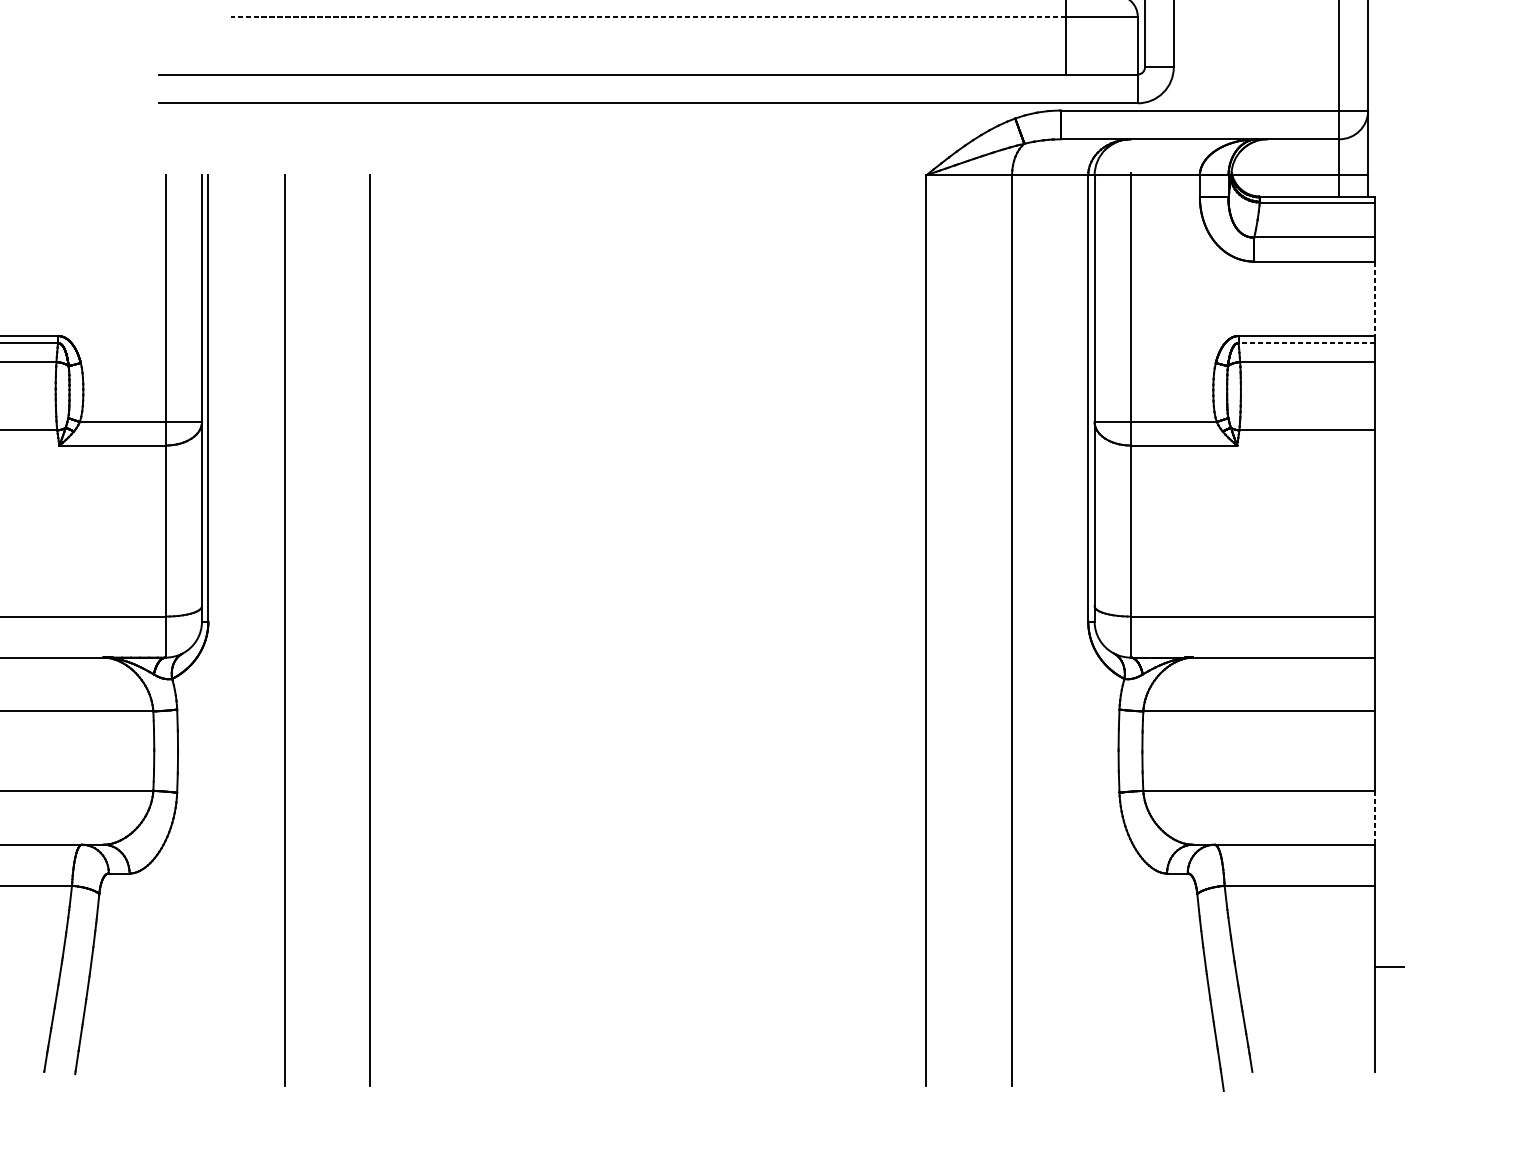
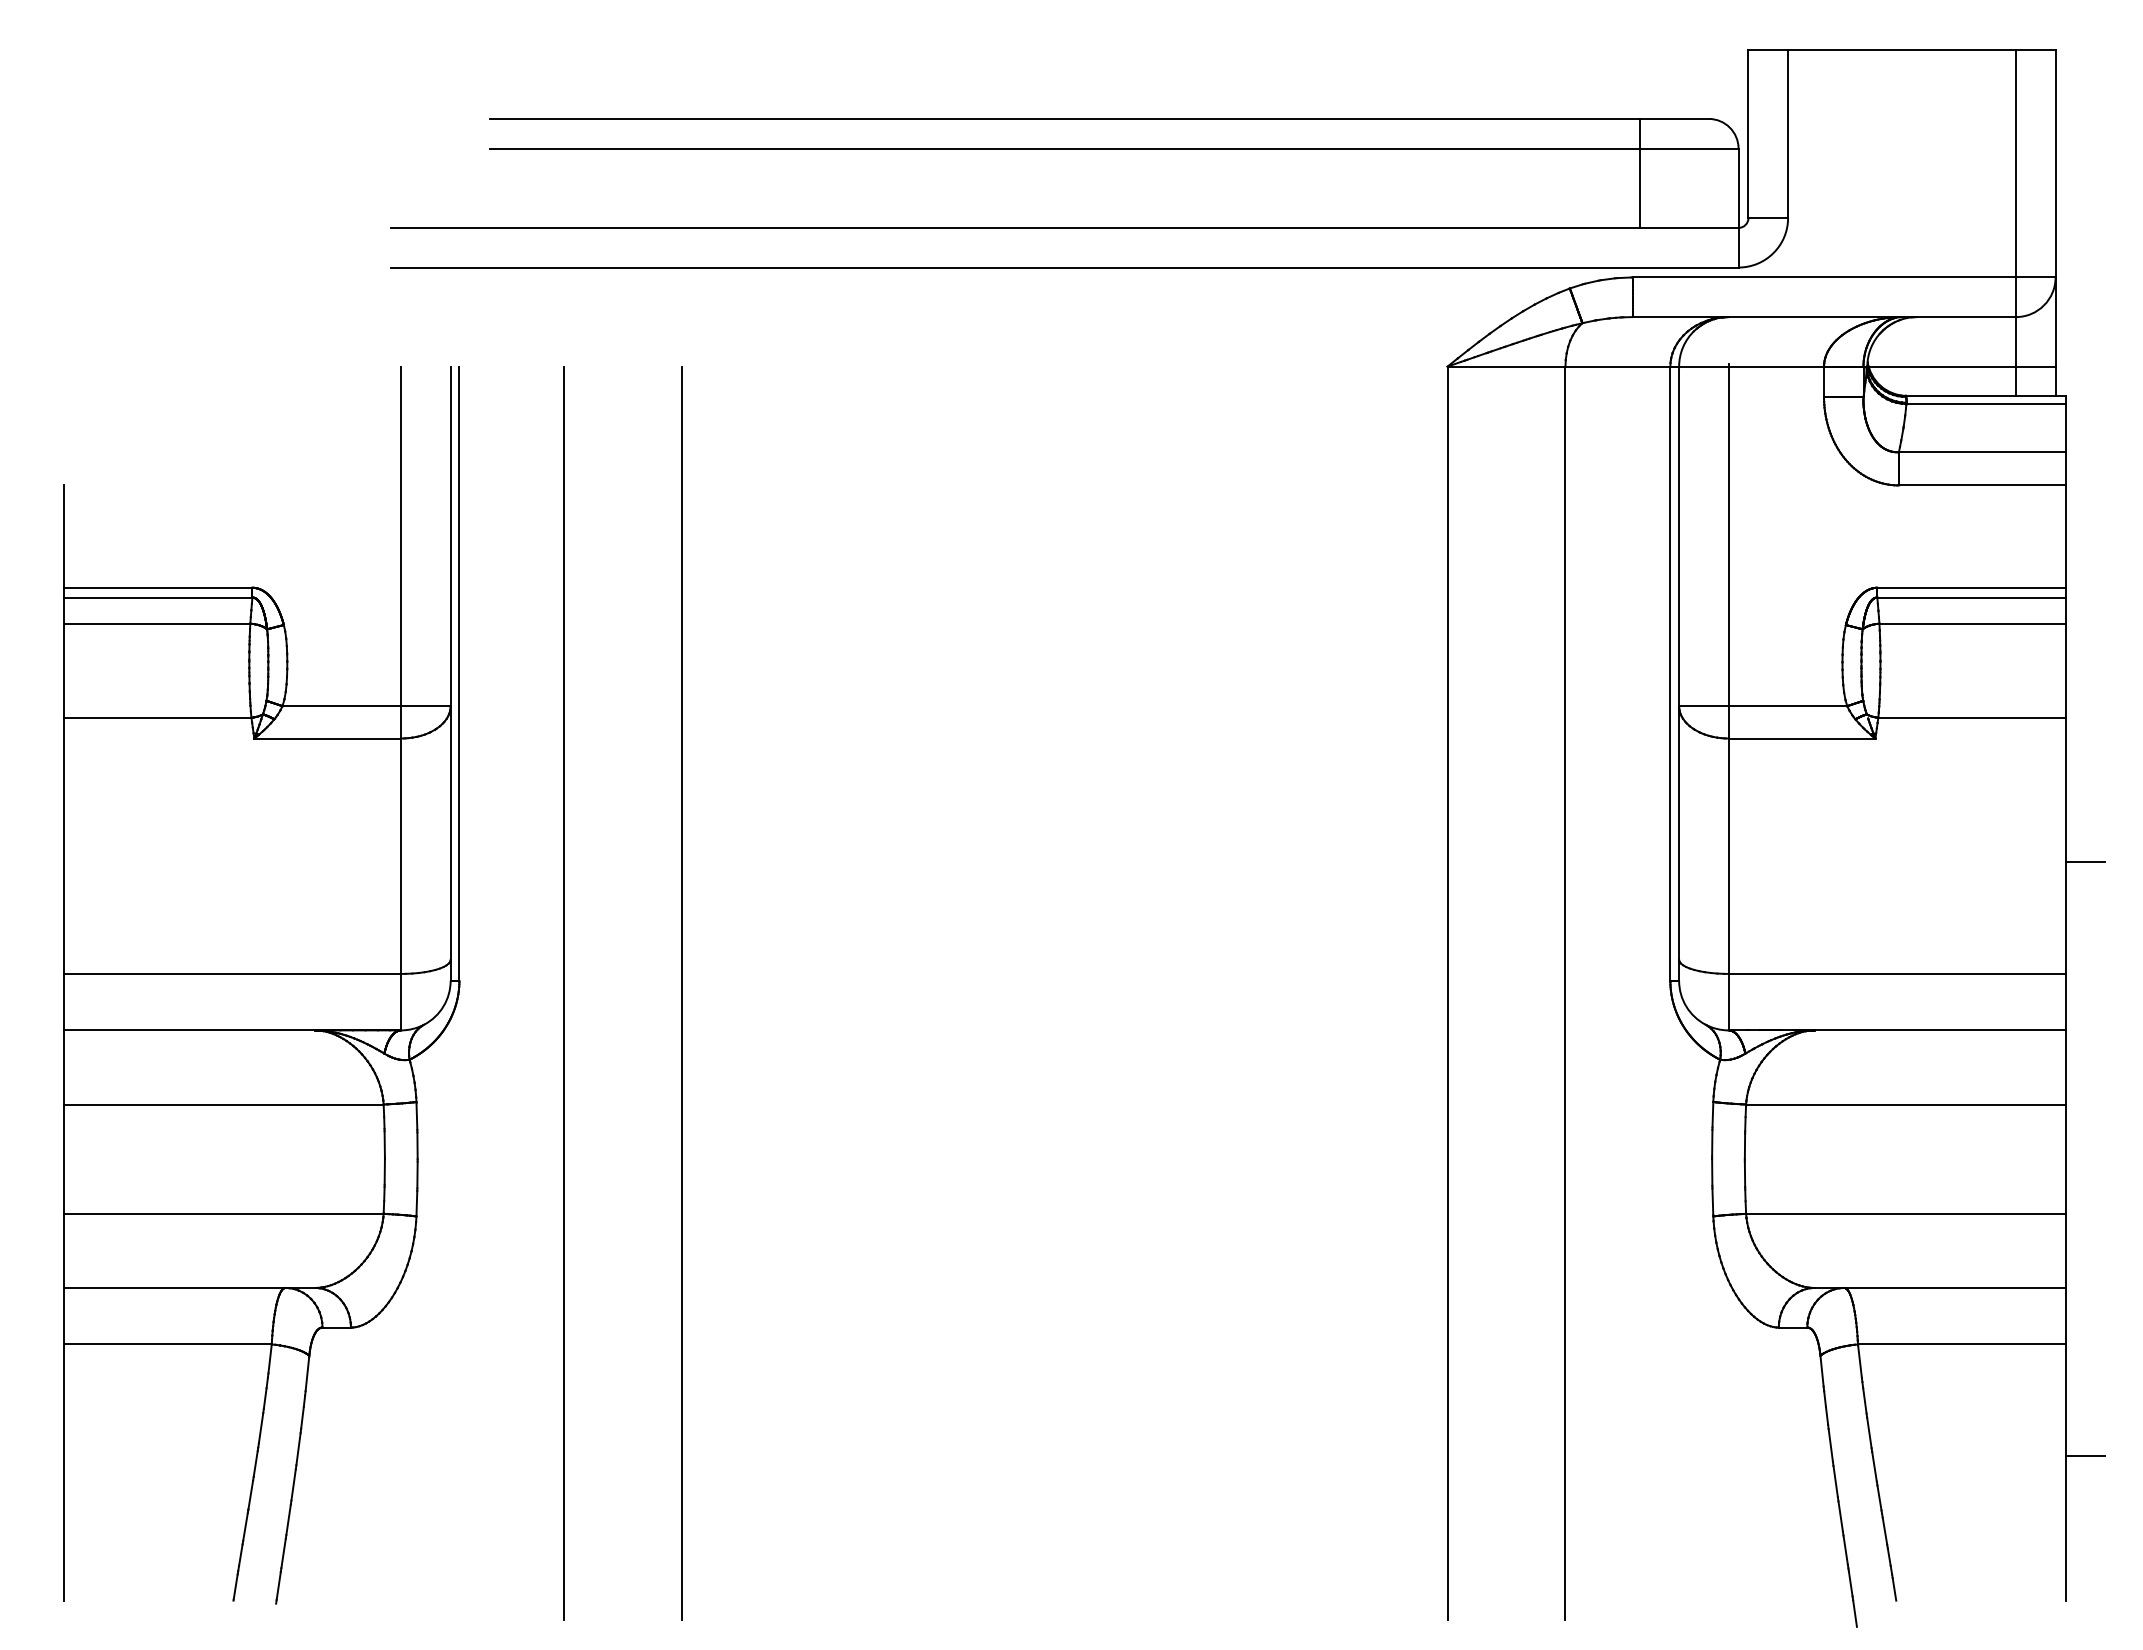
line: (648, 16) -> (1064, 148), dashed -> solid
line: (1375, 299) -> (2065, 537), dashed -> solid
line: (1306, 343) -> (1970, 597), dashed -> solid
line: (1389, 534) -> (2085, 861), added
line: (1375, 818) -> (2065, 1251), dashed -> solid

